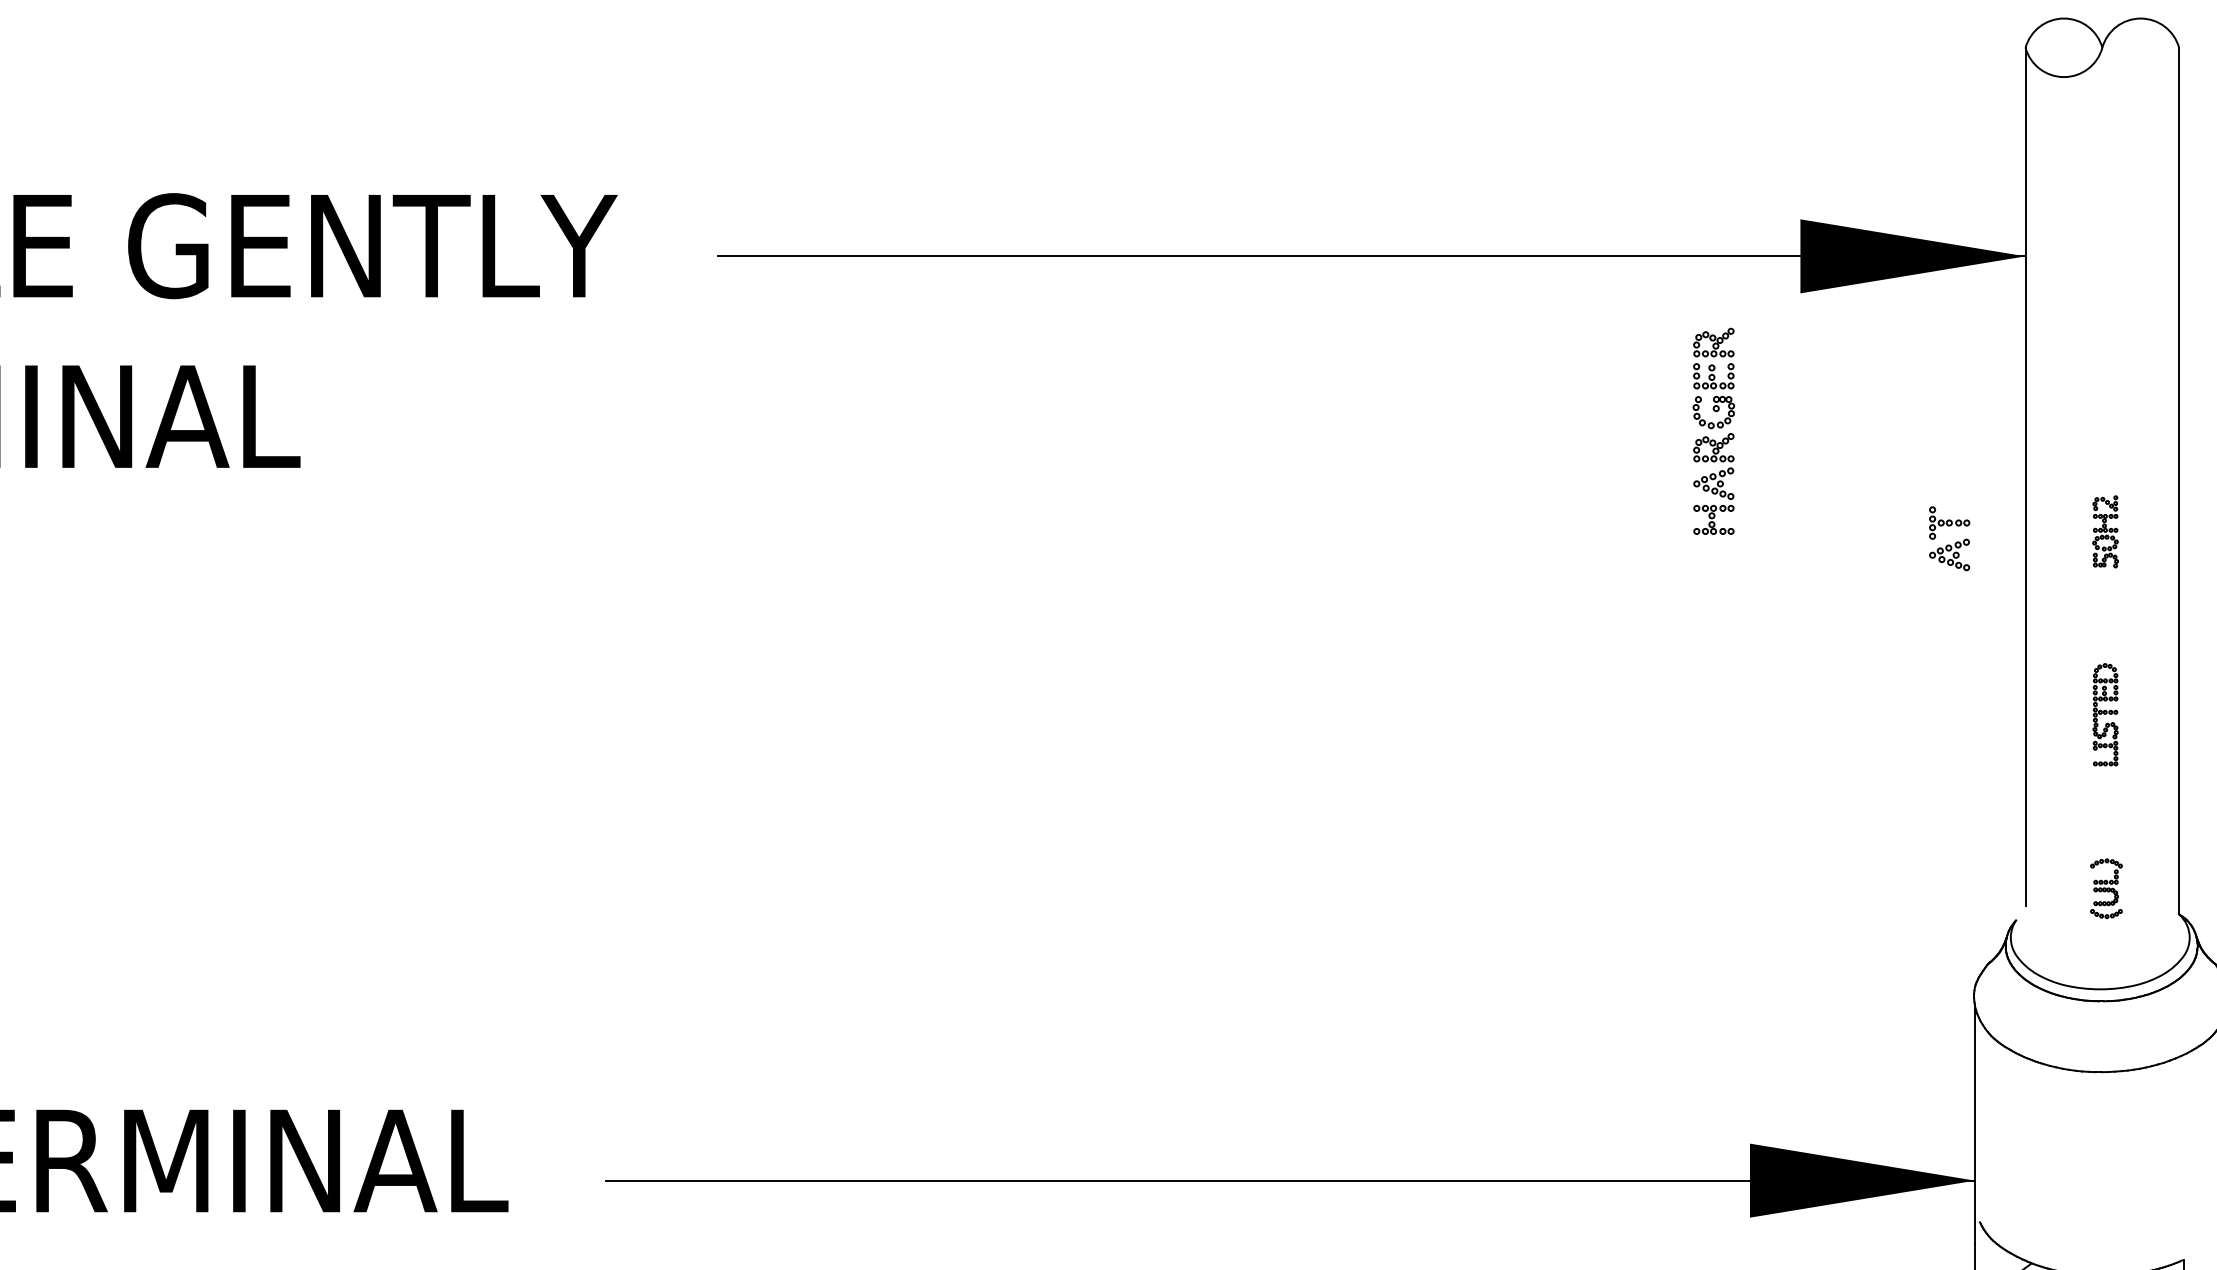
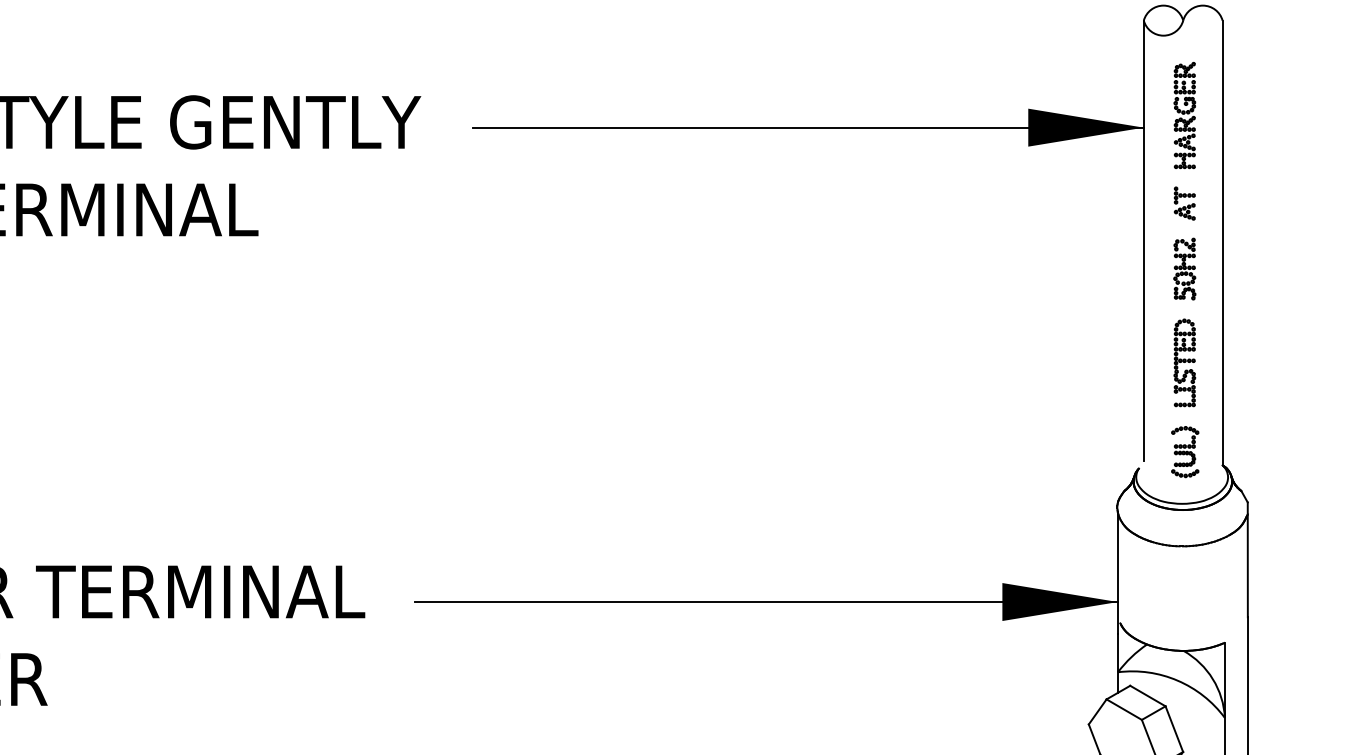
part: (1713, 431) -> (1184, 115), moved
part: (2104, 530) -> (1184, 268), size x1.67
part: (1948, 538) -> (1184, 203), moved
part: (2104, 713) -> (1184, 362), size x1.67
part: (2106, 889) -> (1185, 452), size x1.67

